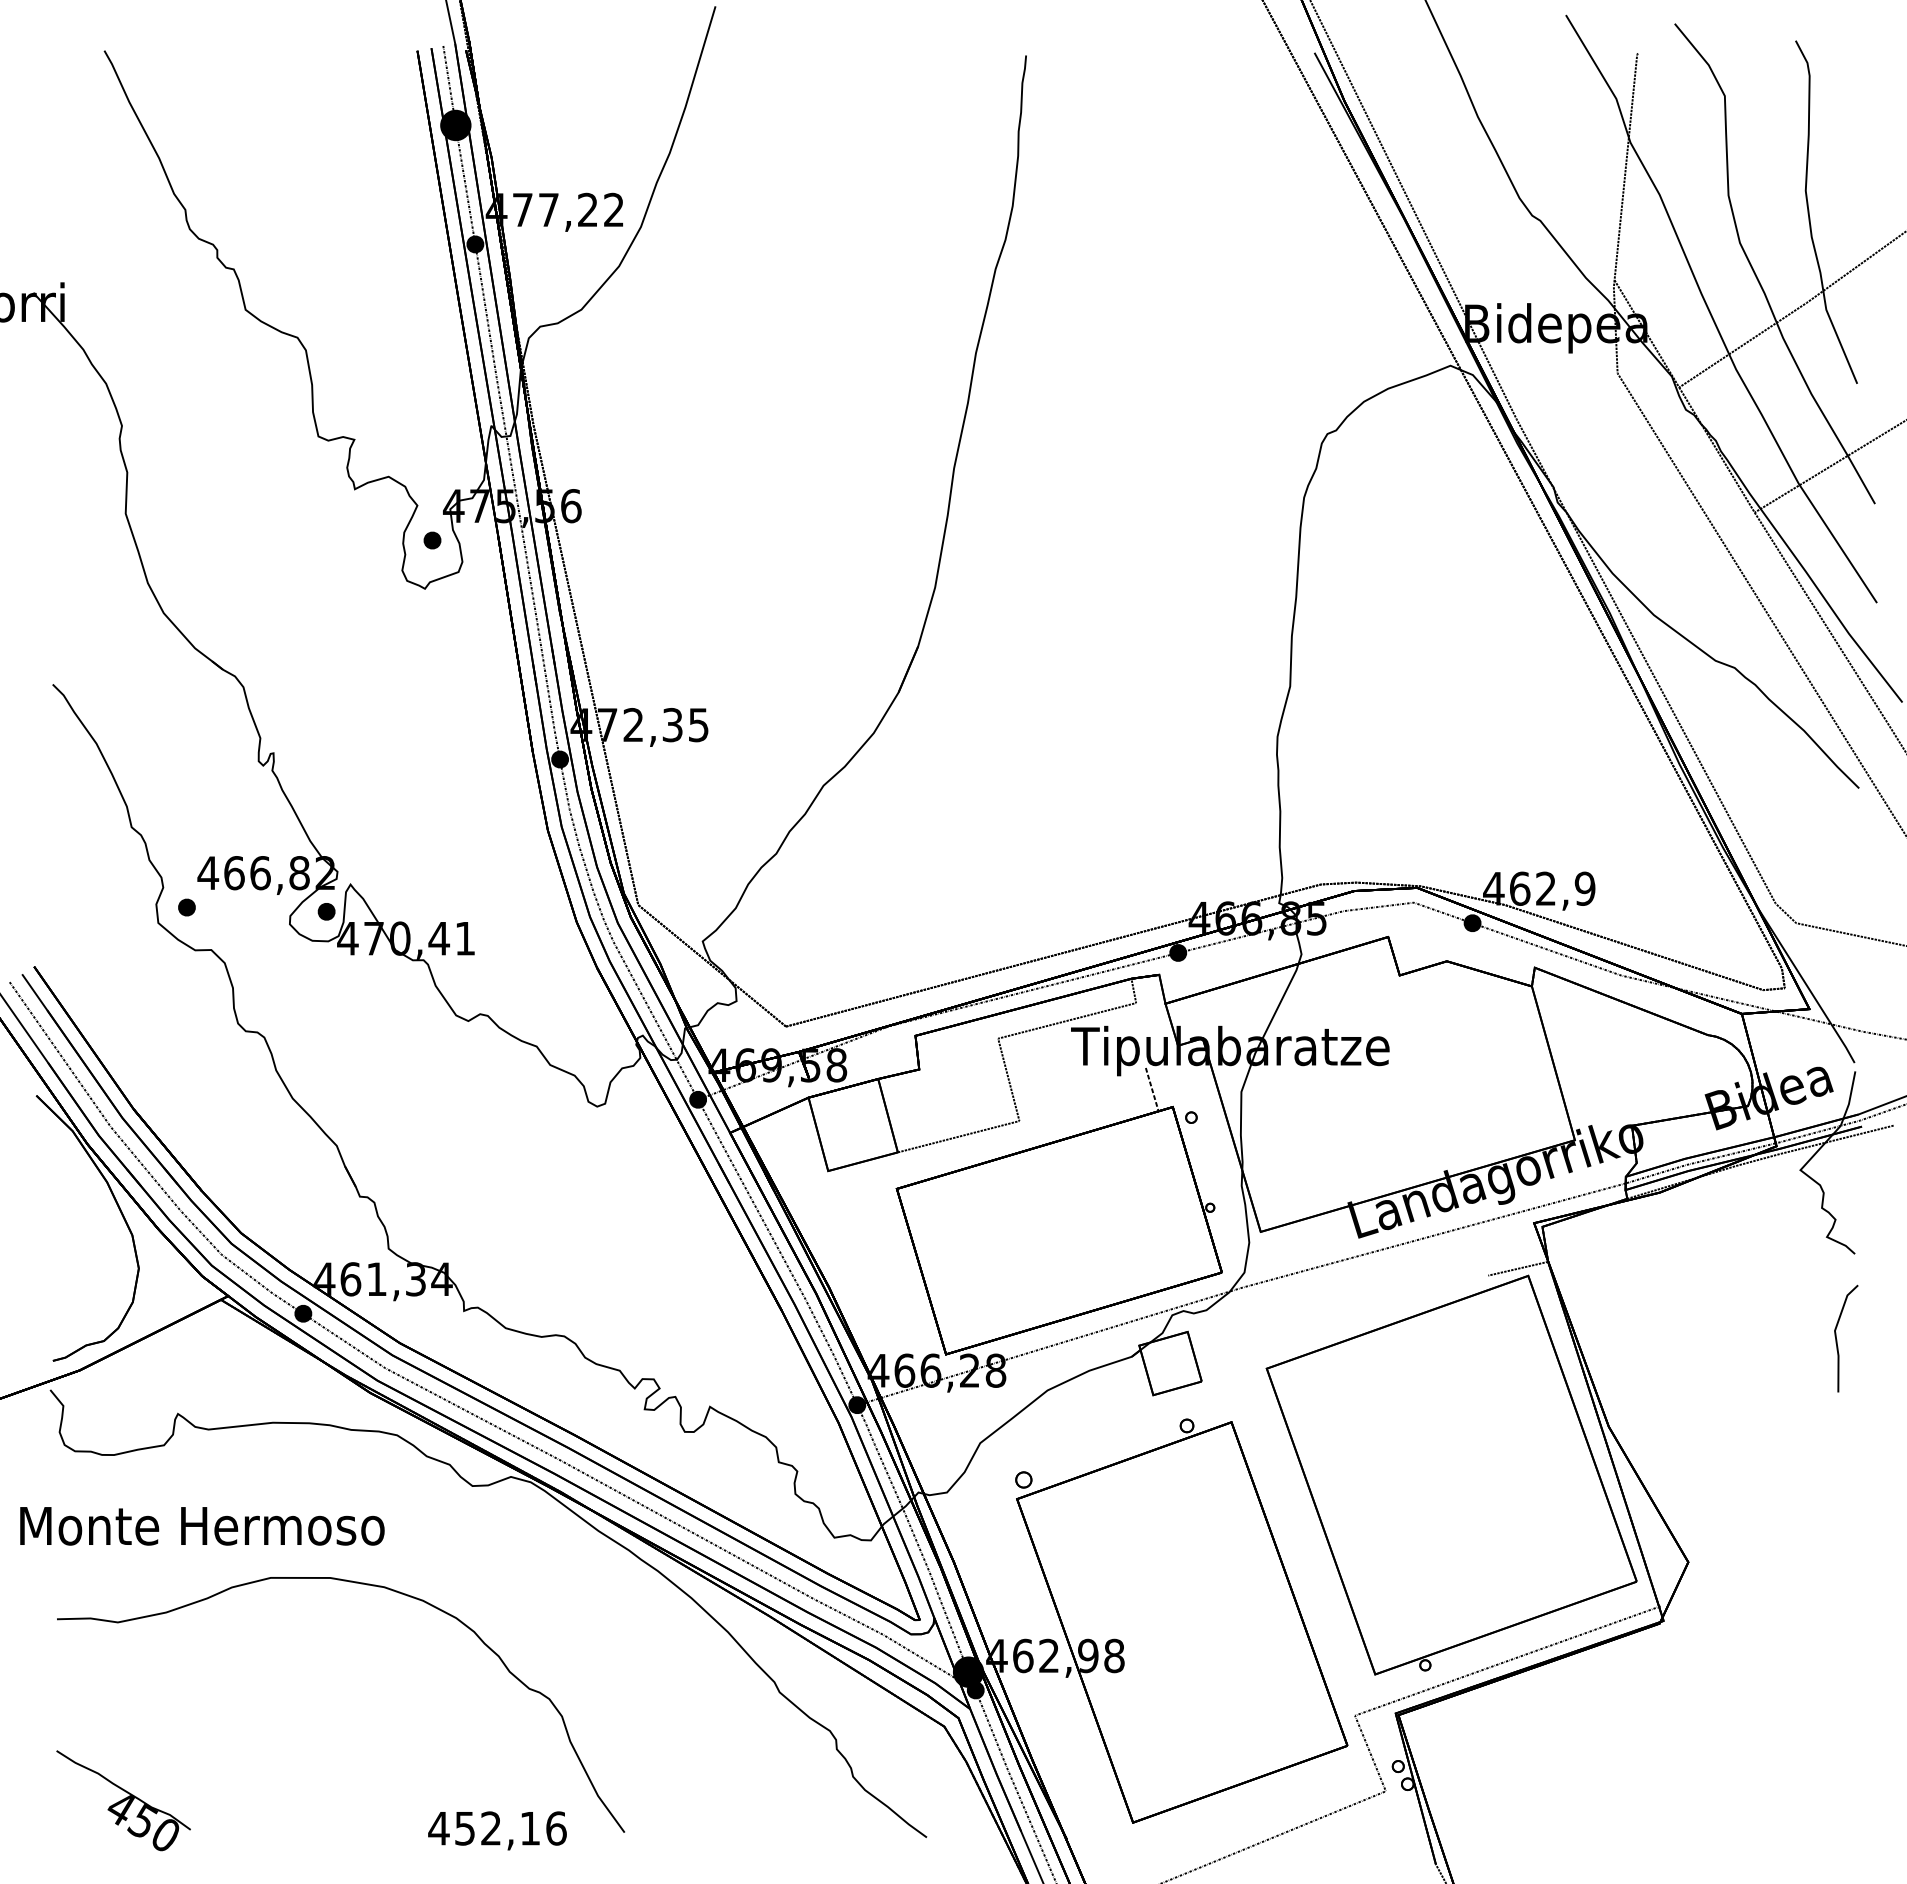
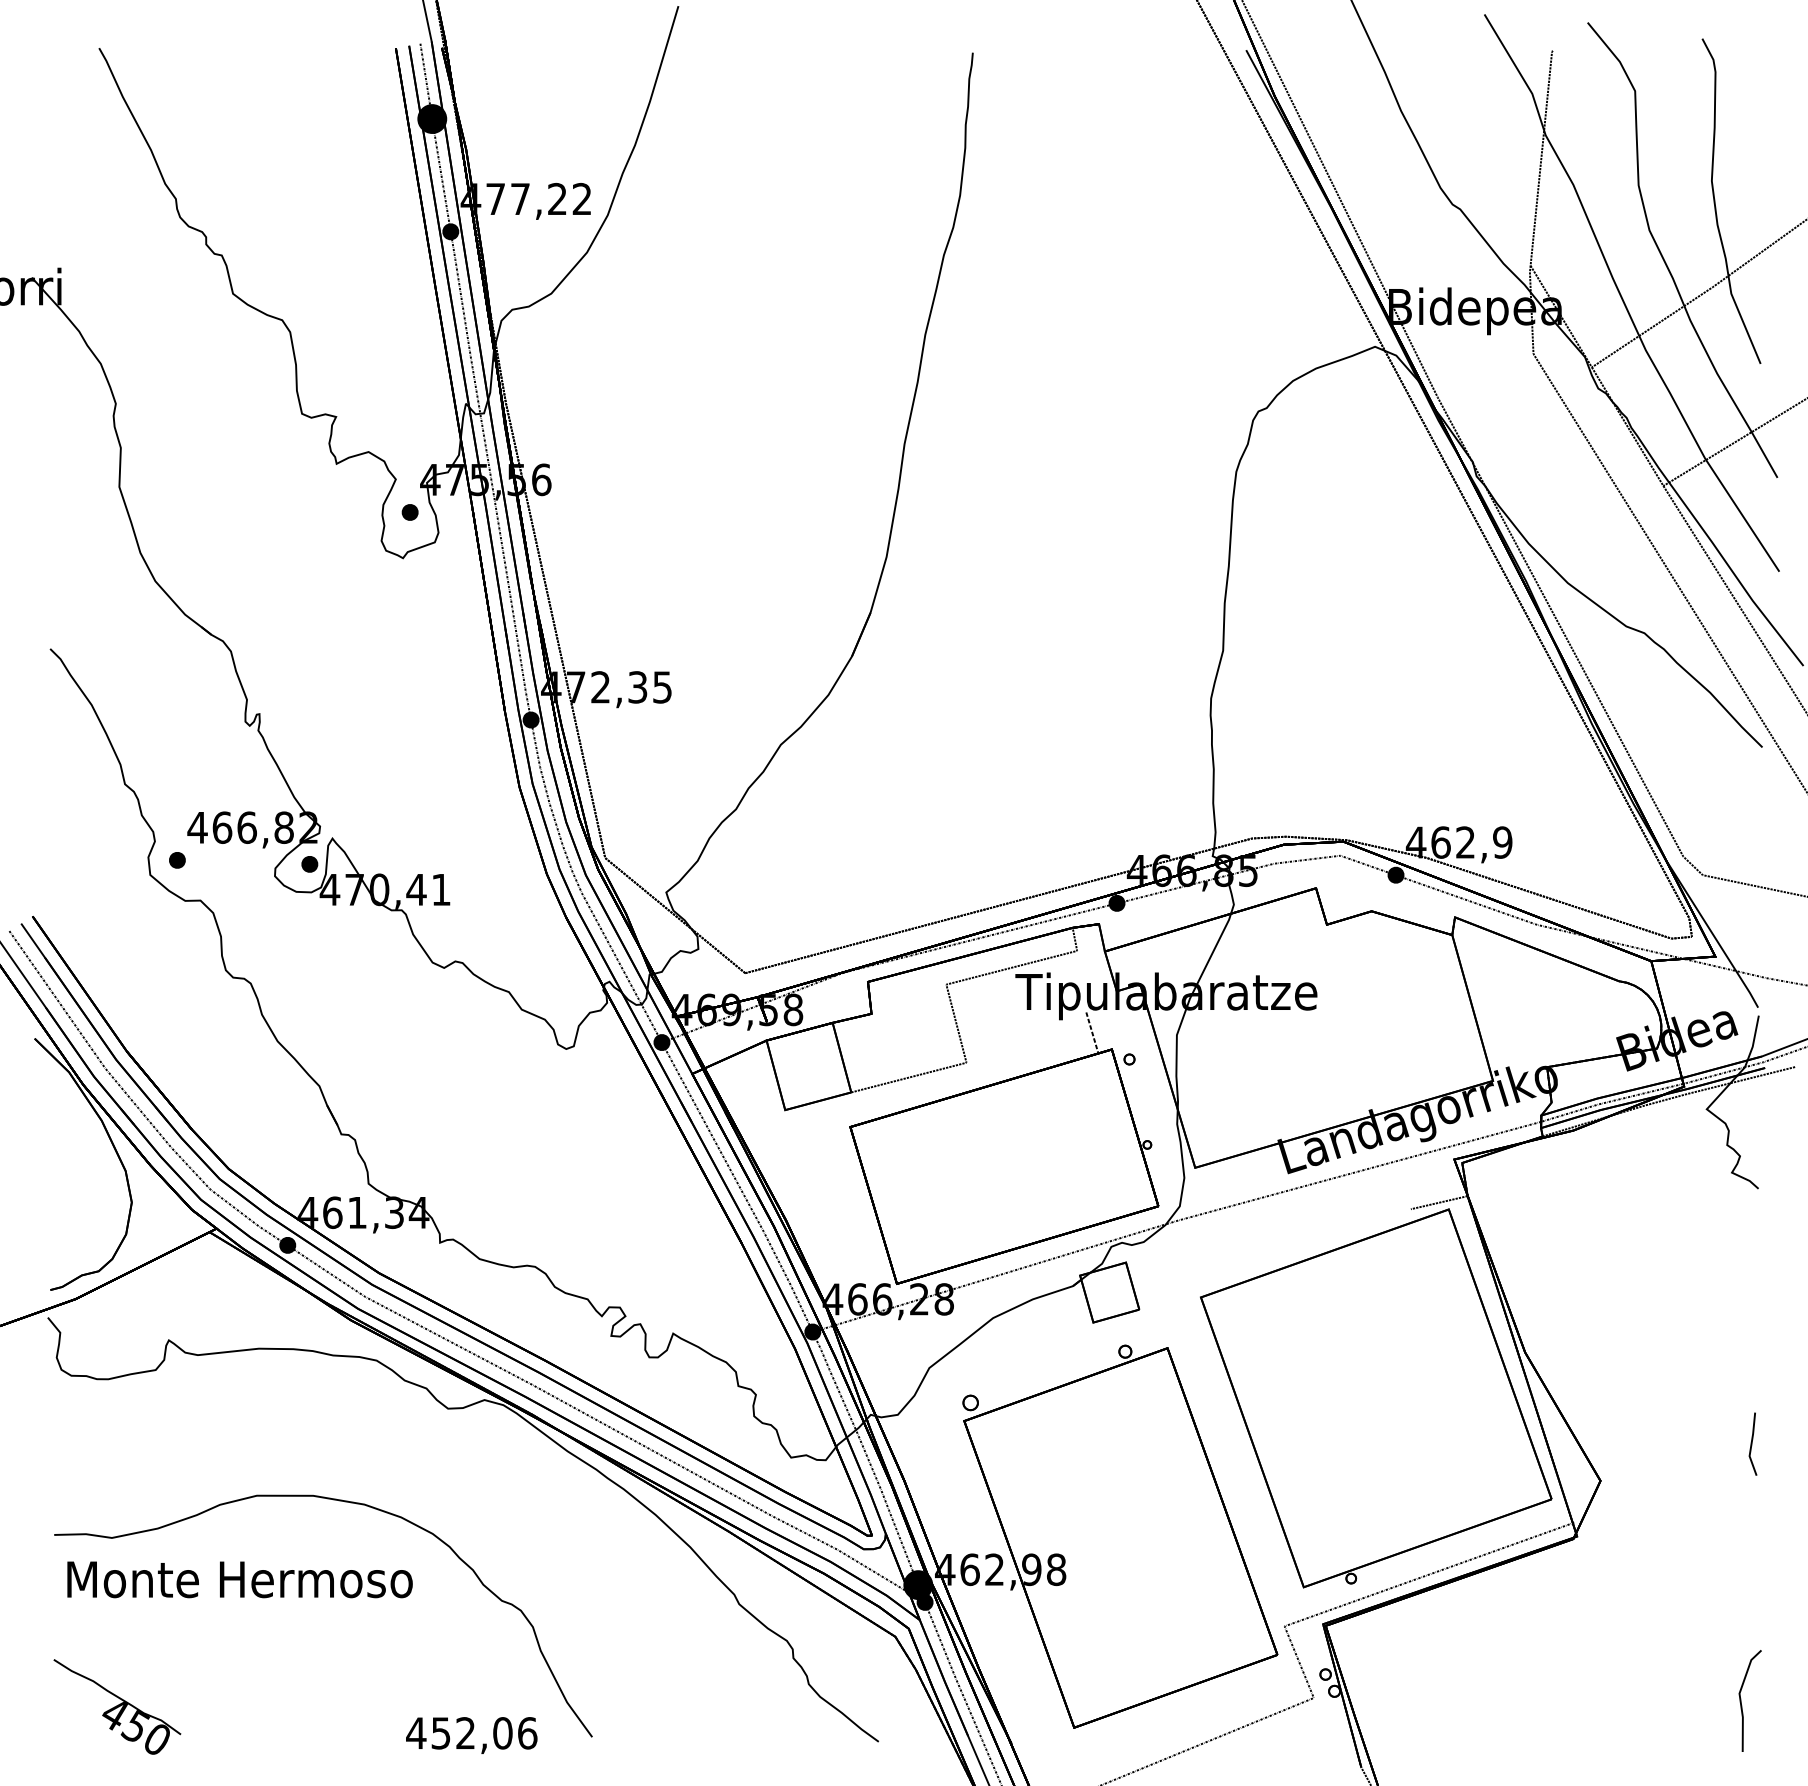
line: (1837, 1338) -> (1741, 1700), moved
line: (1848, 1522) -> (1752, 1443), added
text: (201, 1525) -> (239, 1579), moved
text: (529, 1828) -> (502, 1733), 452,16 -> 452,06

